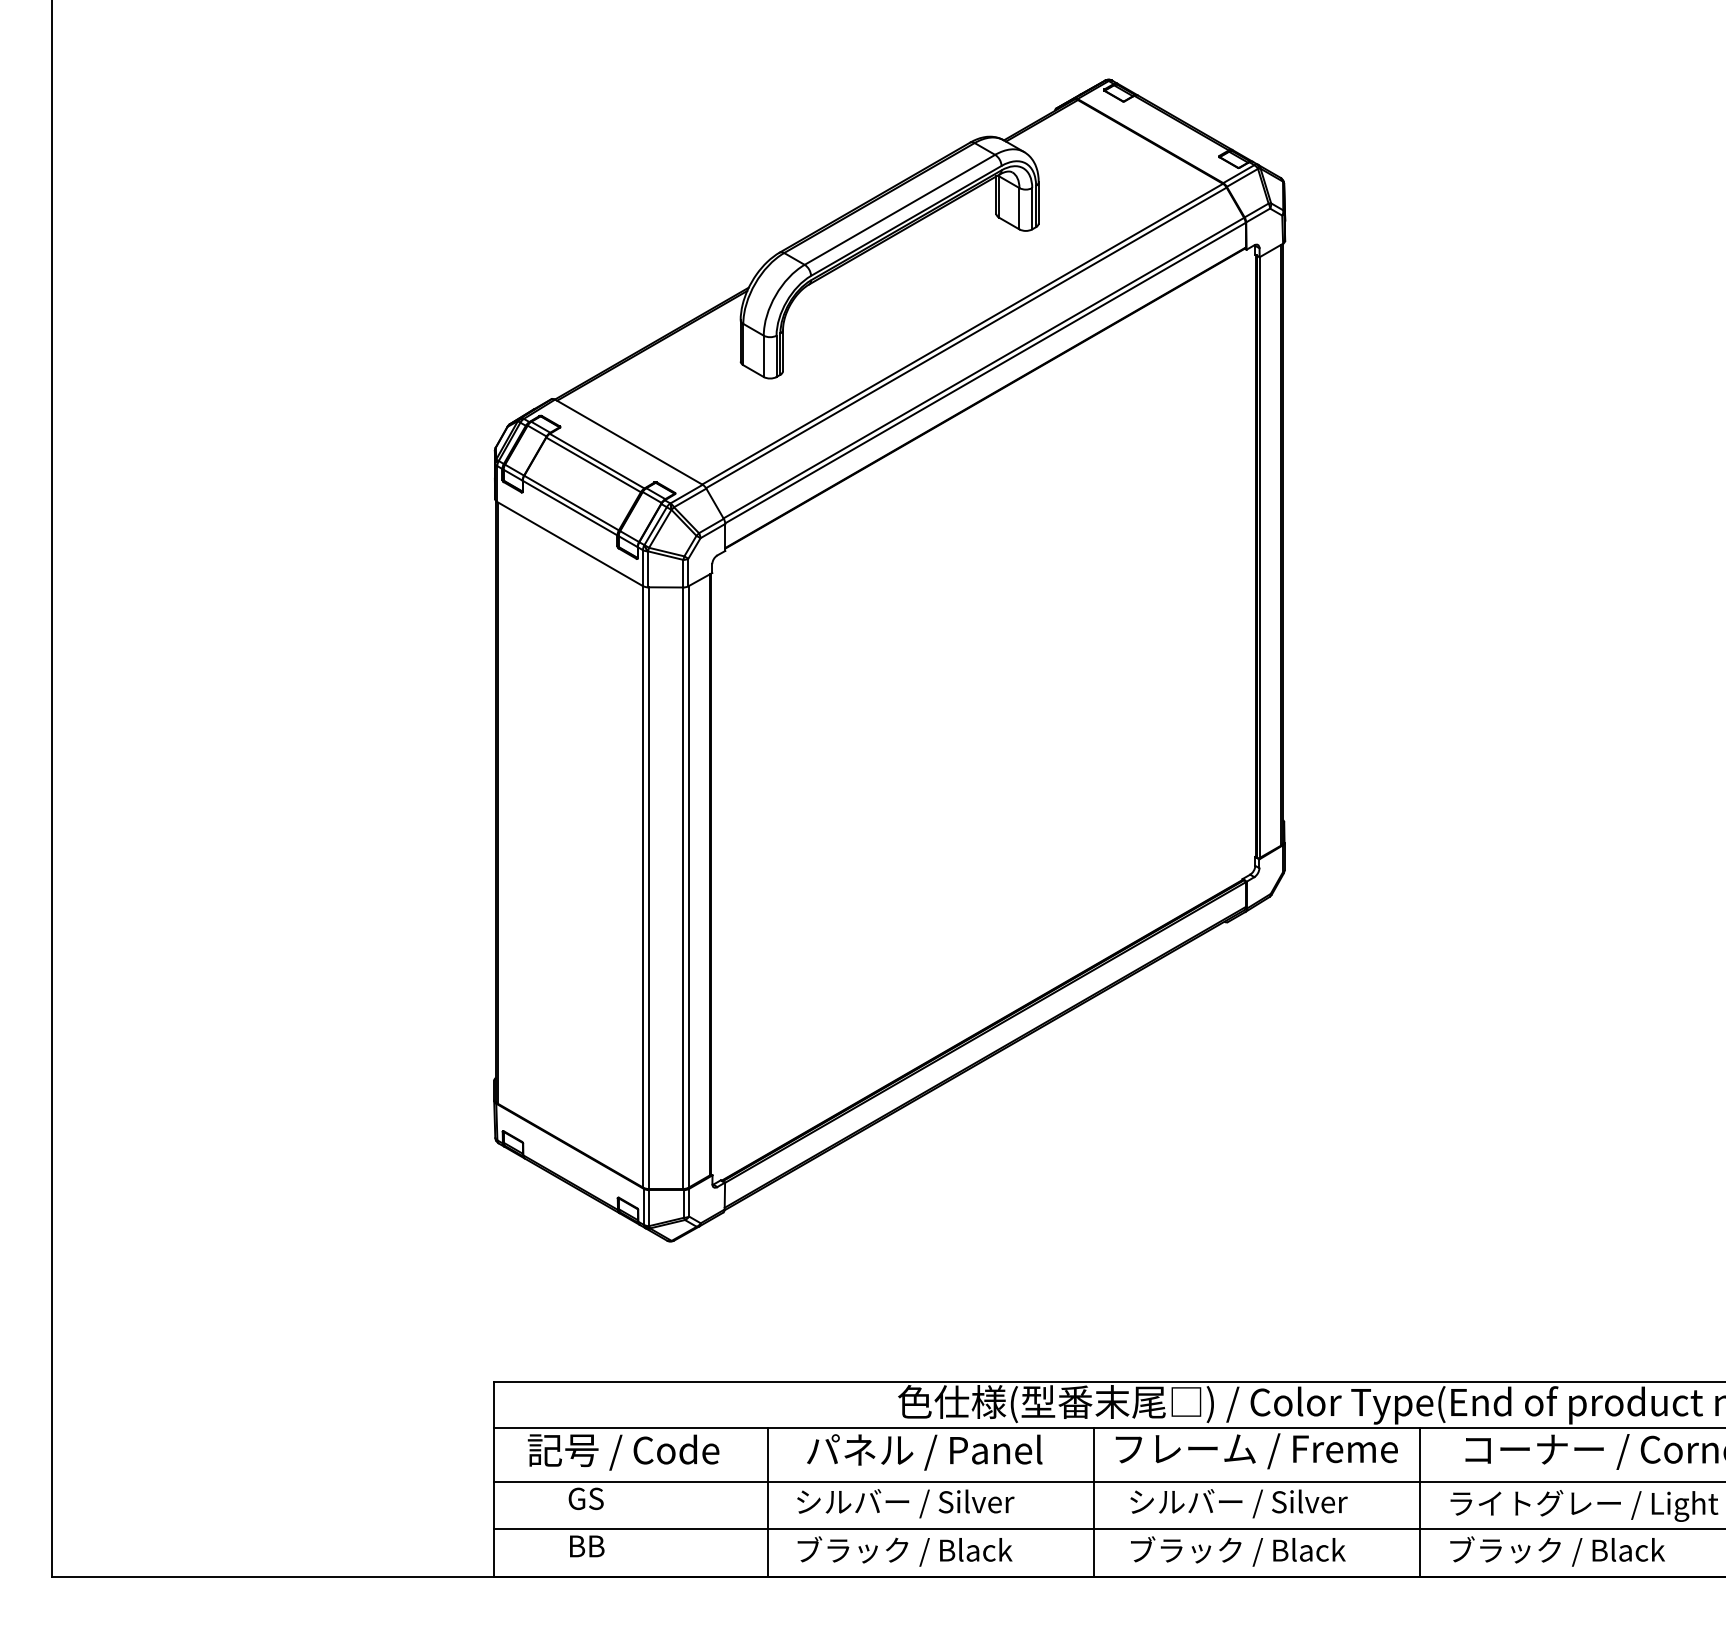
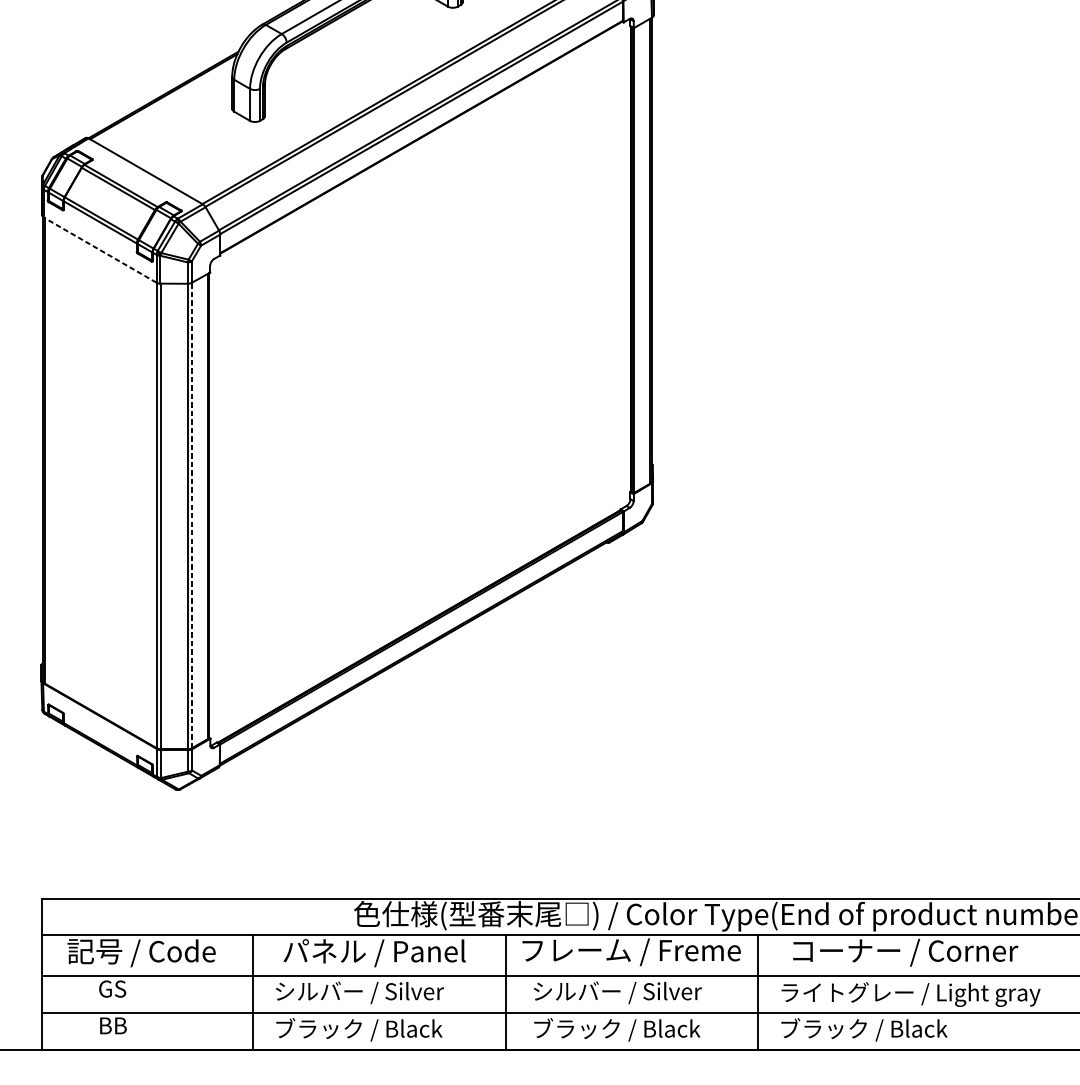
line: (569, 543) -> (99, 249), solid -> dashed
line: (688, 886) -> (191, 515), solid -> dashed

